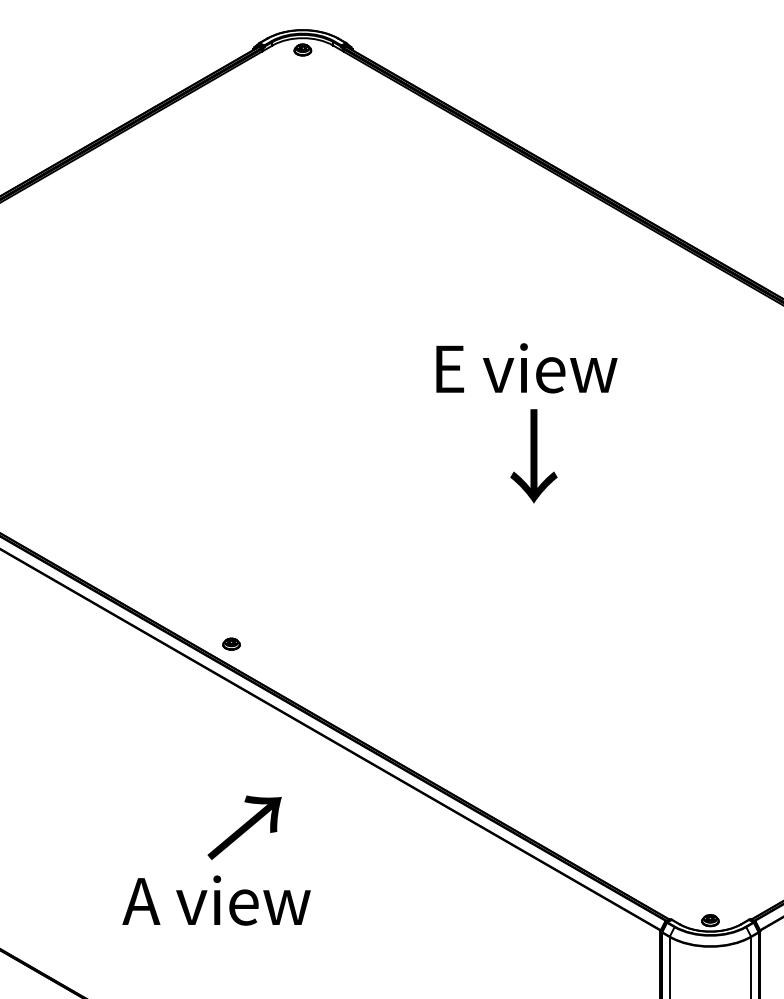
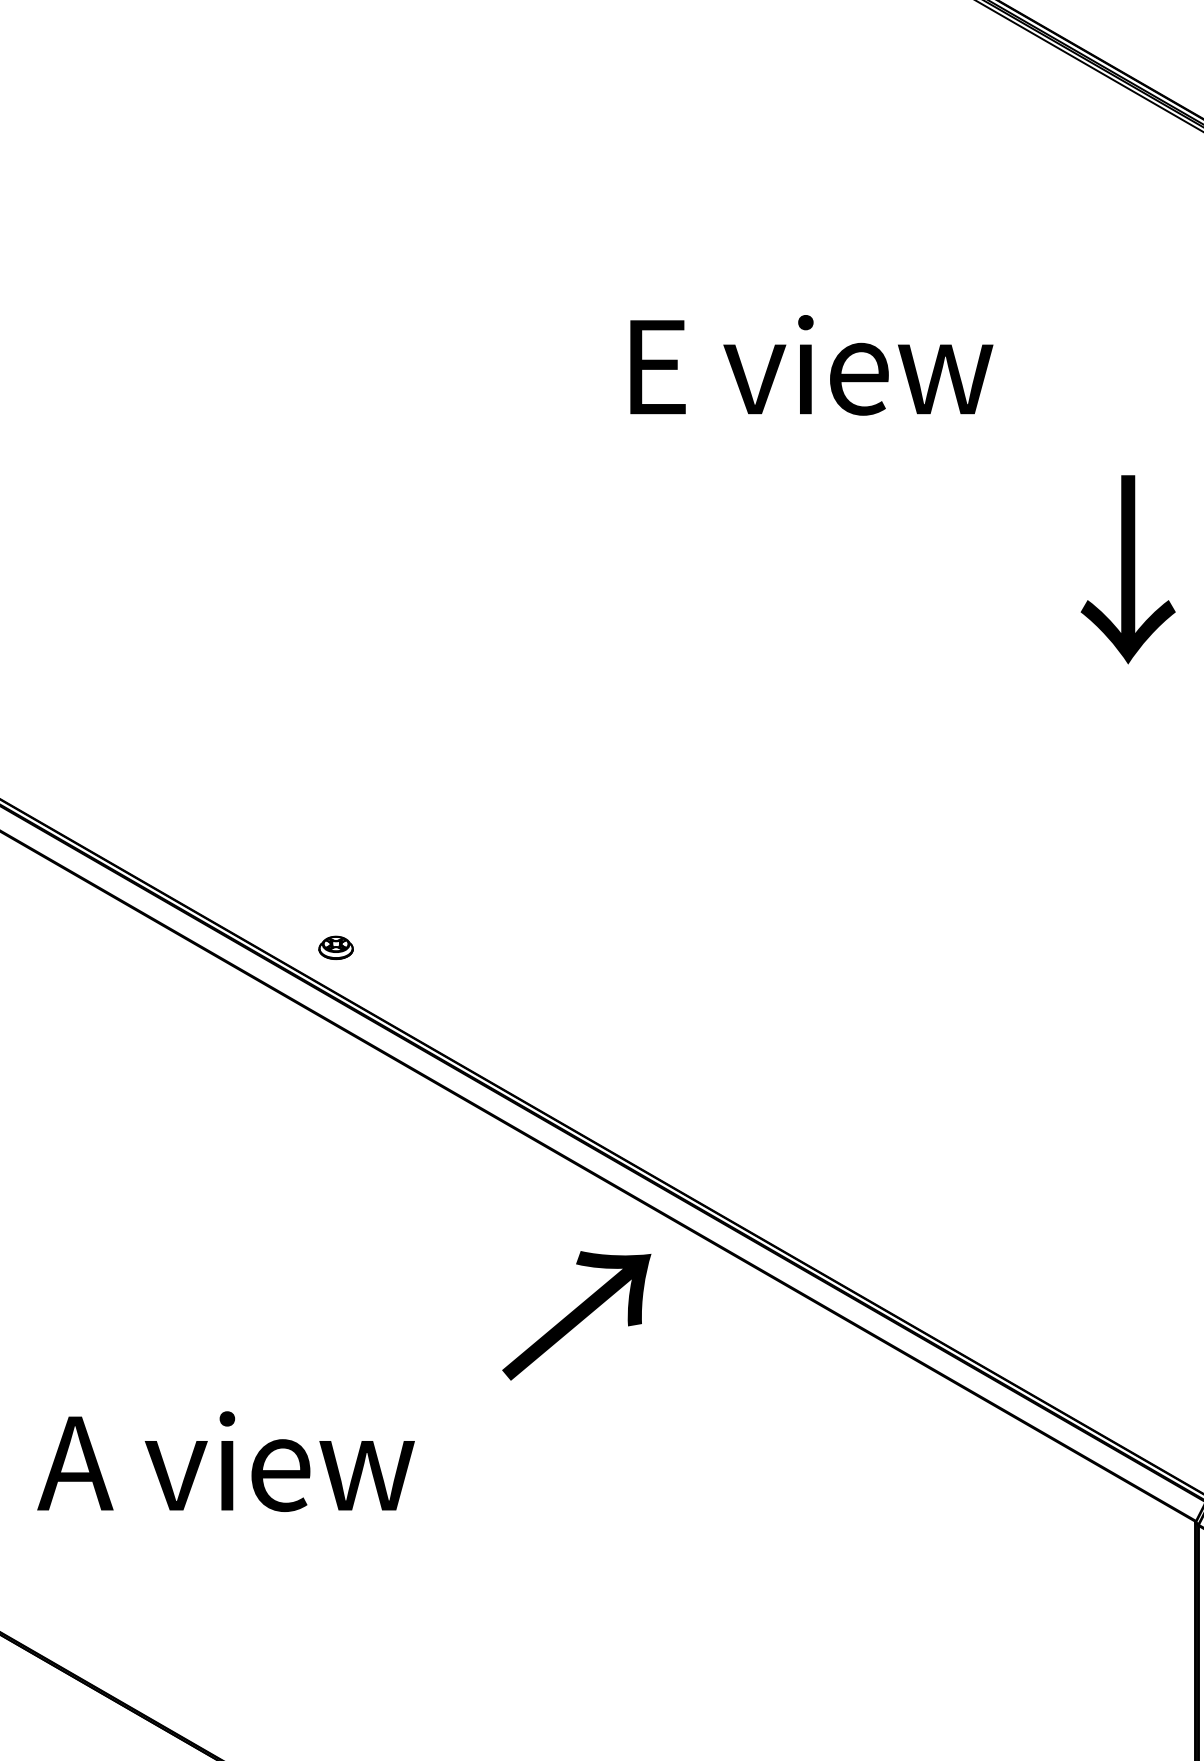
text: (526, 368) -> (810, 365), moved
text: (533, 456) -> (1127, 570), moved
text: (244, 827) -> (576, 1315), moved
text: (216, 900) -> (225, 1461), moved

